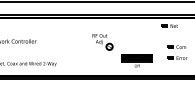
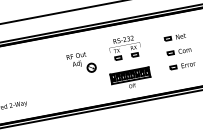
part: (169, 25) -> (174, 36), moved
part: (135, 36) -> (122, 47), added

